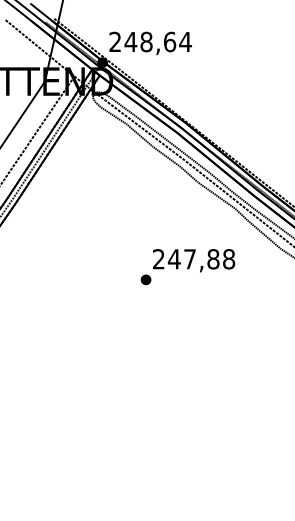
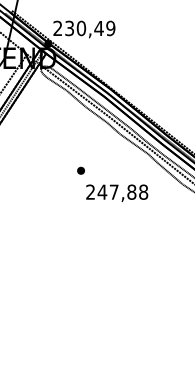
text: (157, 41) -> (89, 28), 248,64 -> 230,49
part: (145, 279) -> (80, 170), moved

